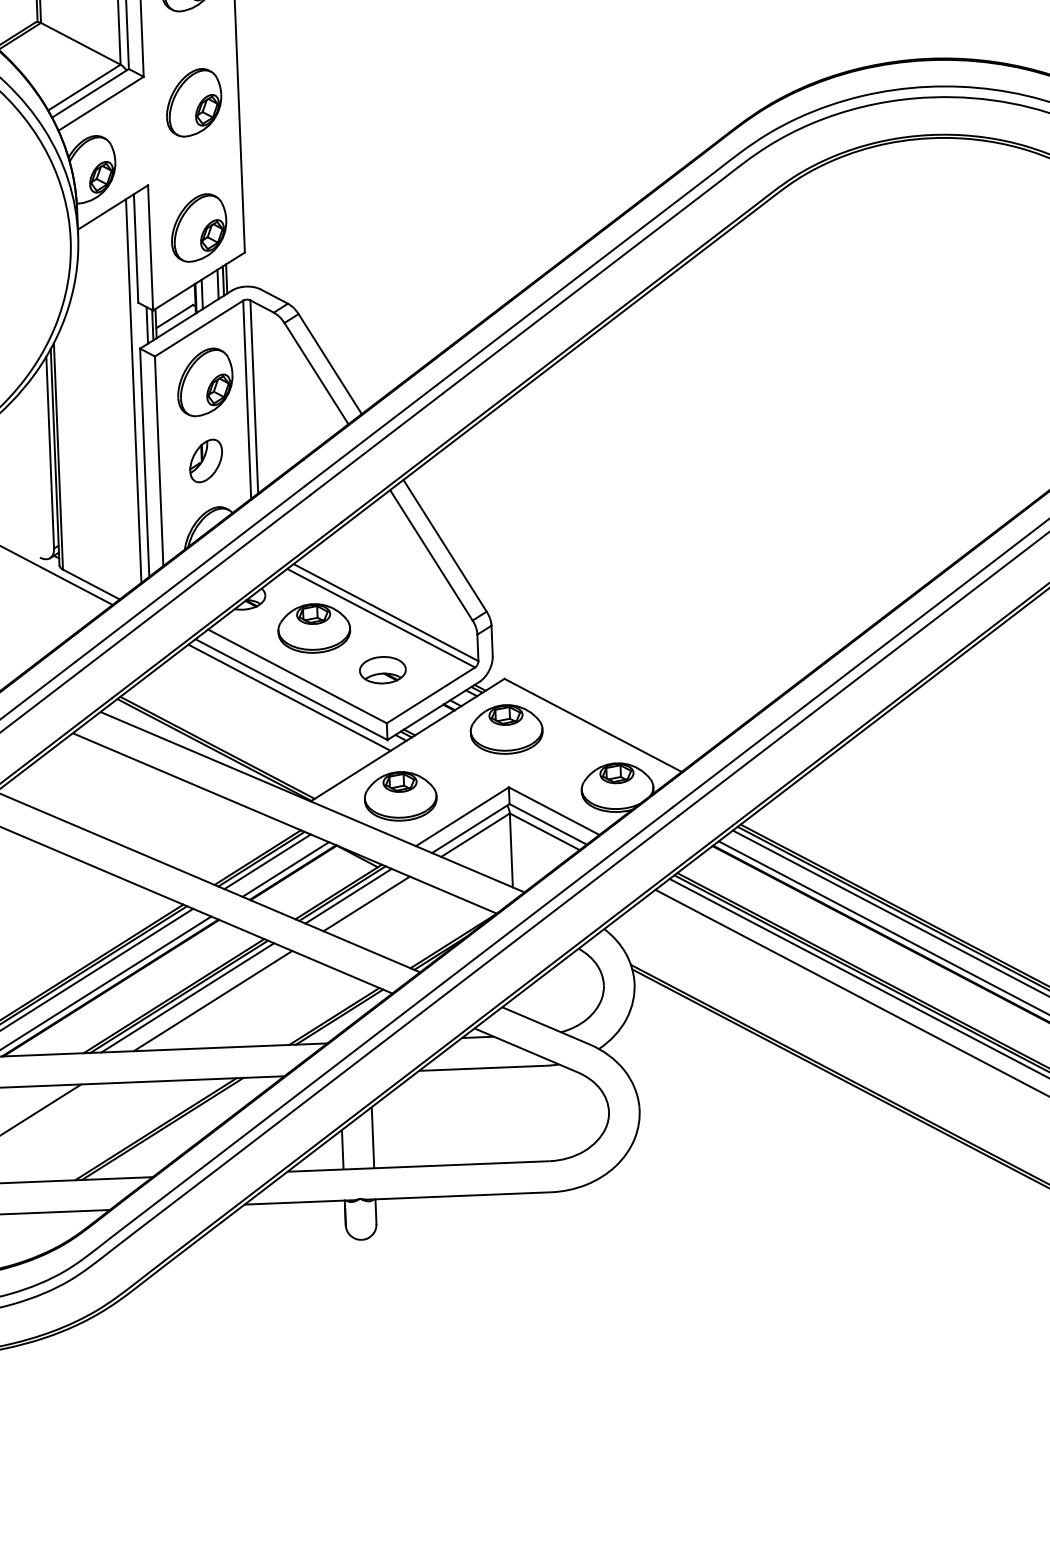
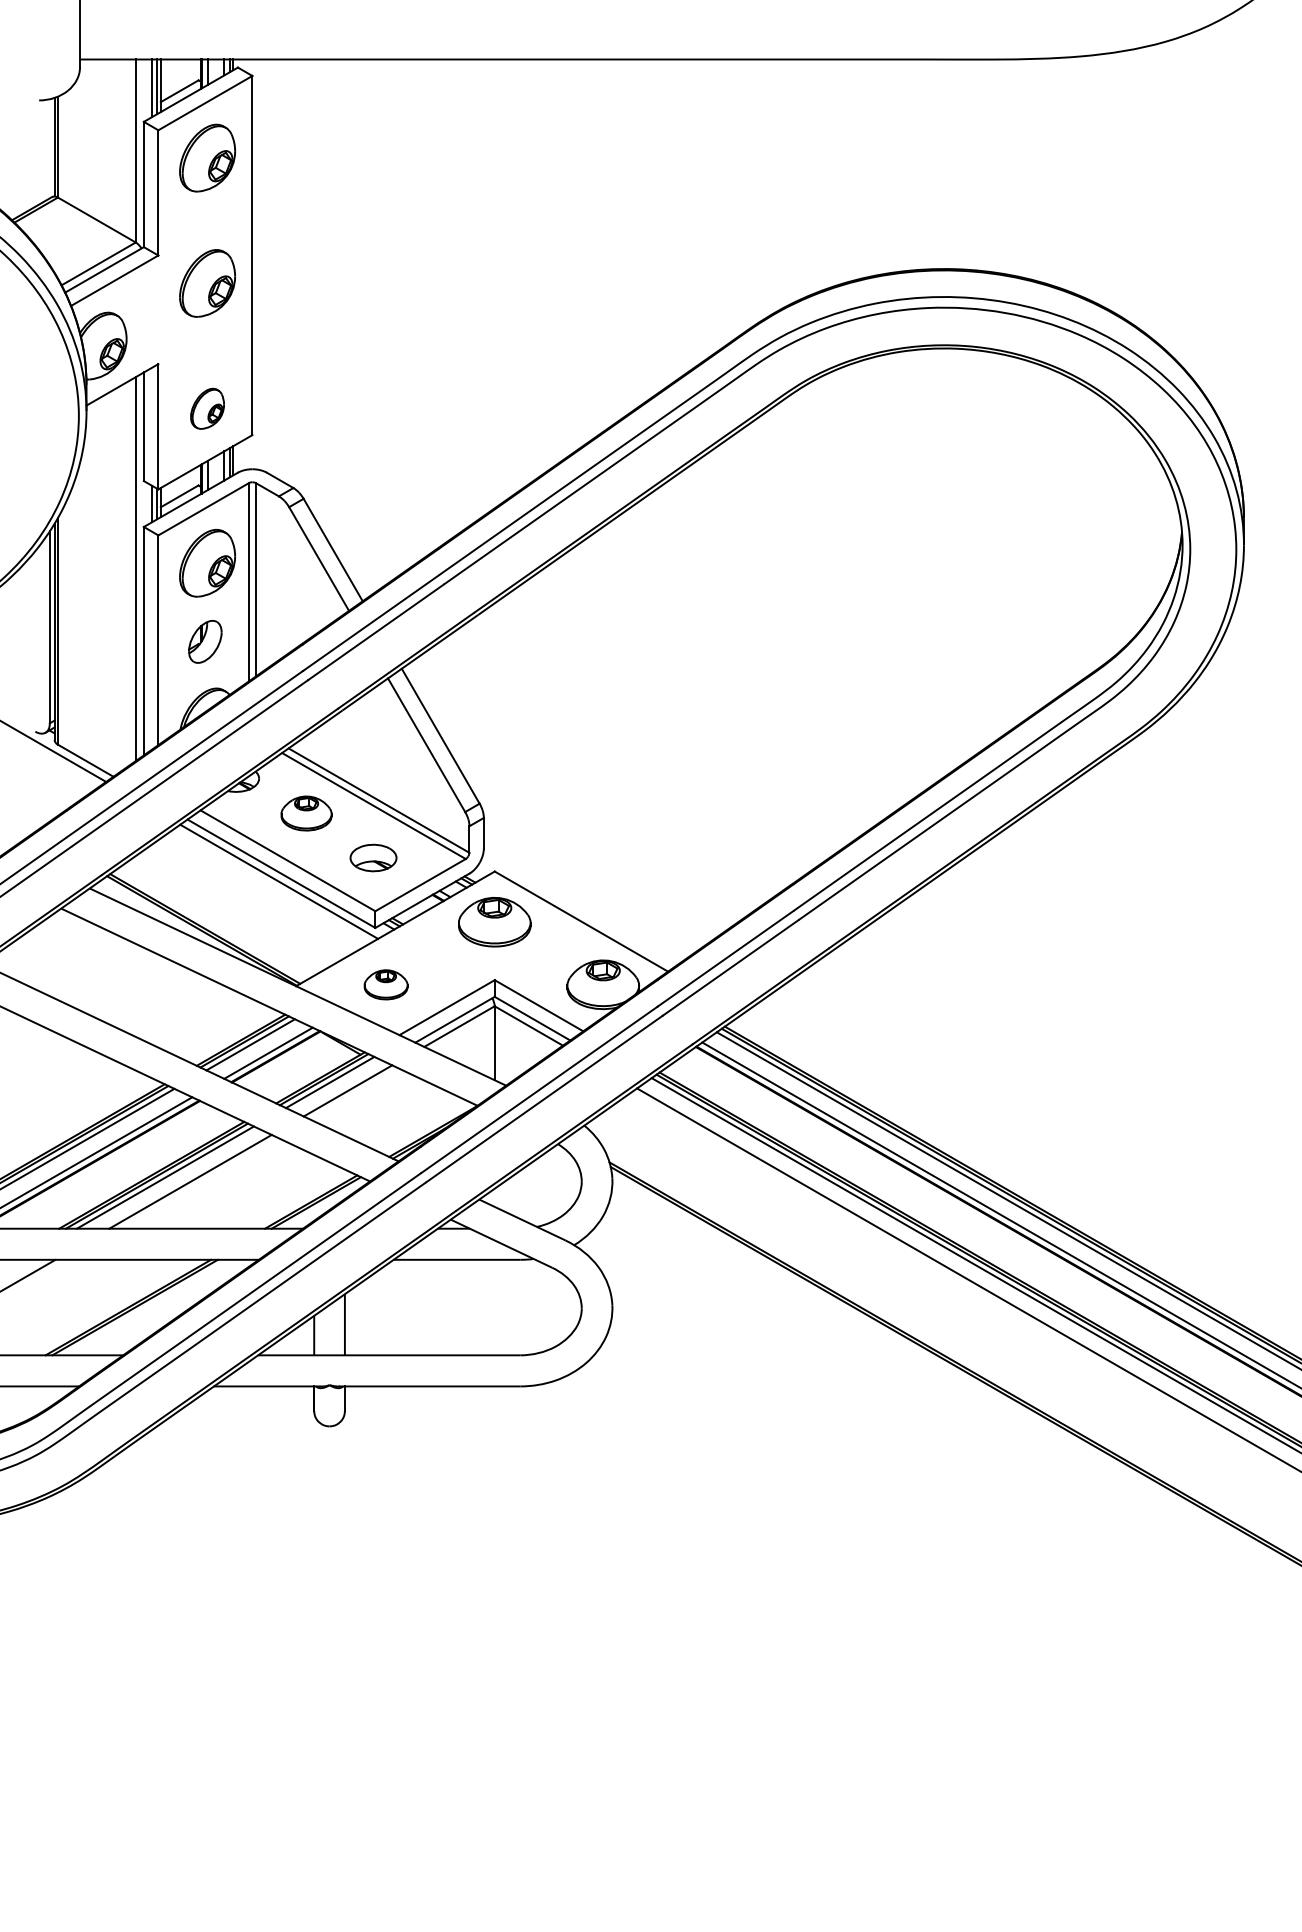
part: (198, 227) -> (207, 408), size x0.6
part: (314, 628) -> (306, 813), size x0.7
part: (399, 796) -> (385, 984), size x0.6

